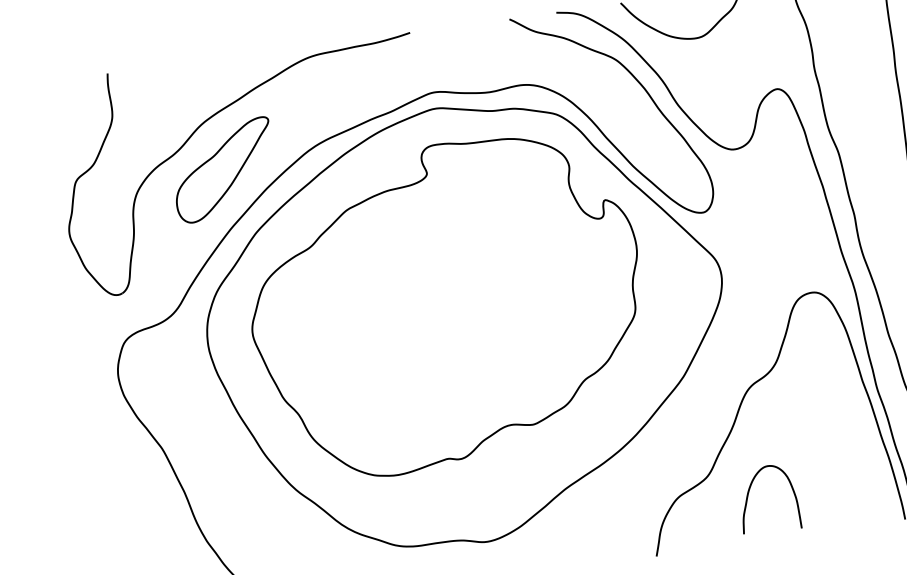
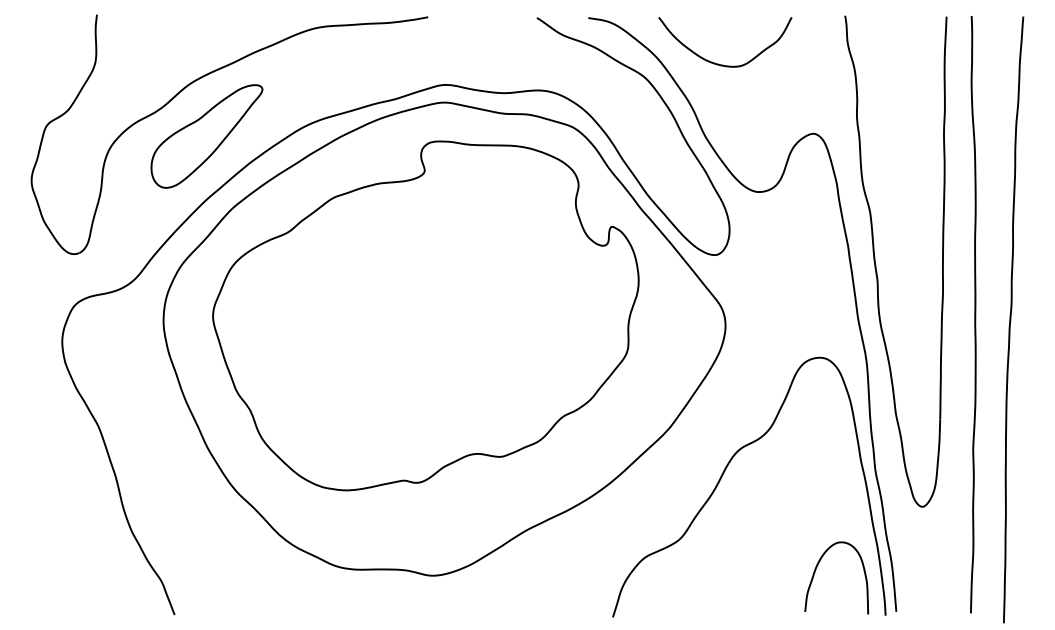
curve: (748, 495) -> (816, 570), moved

